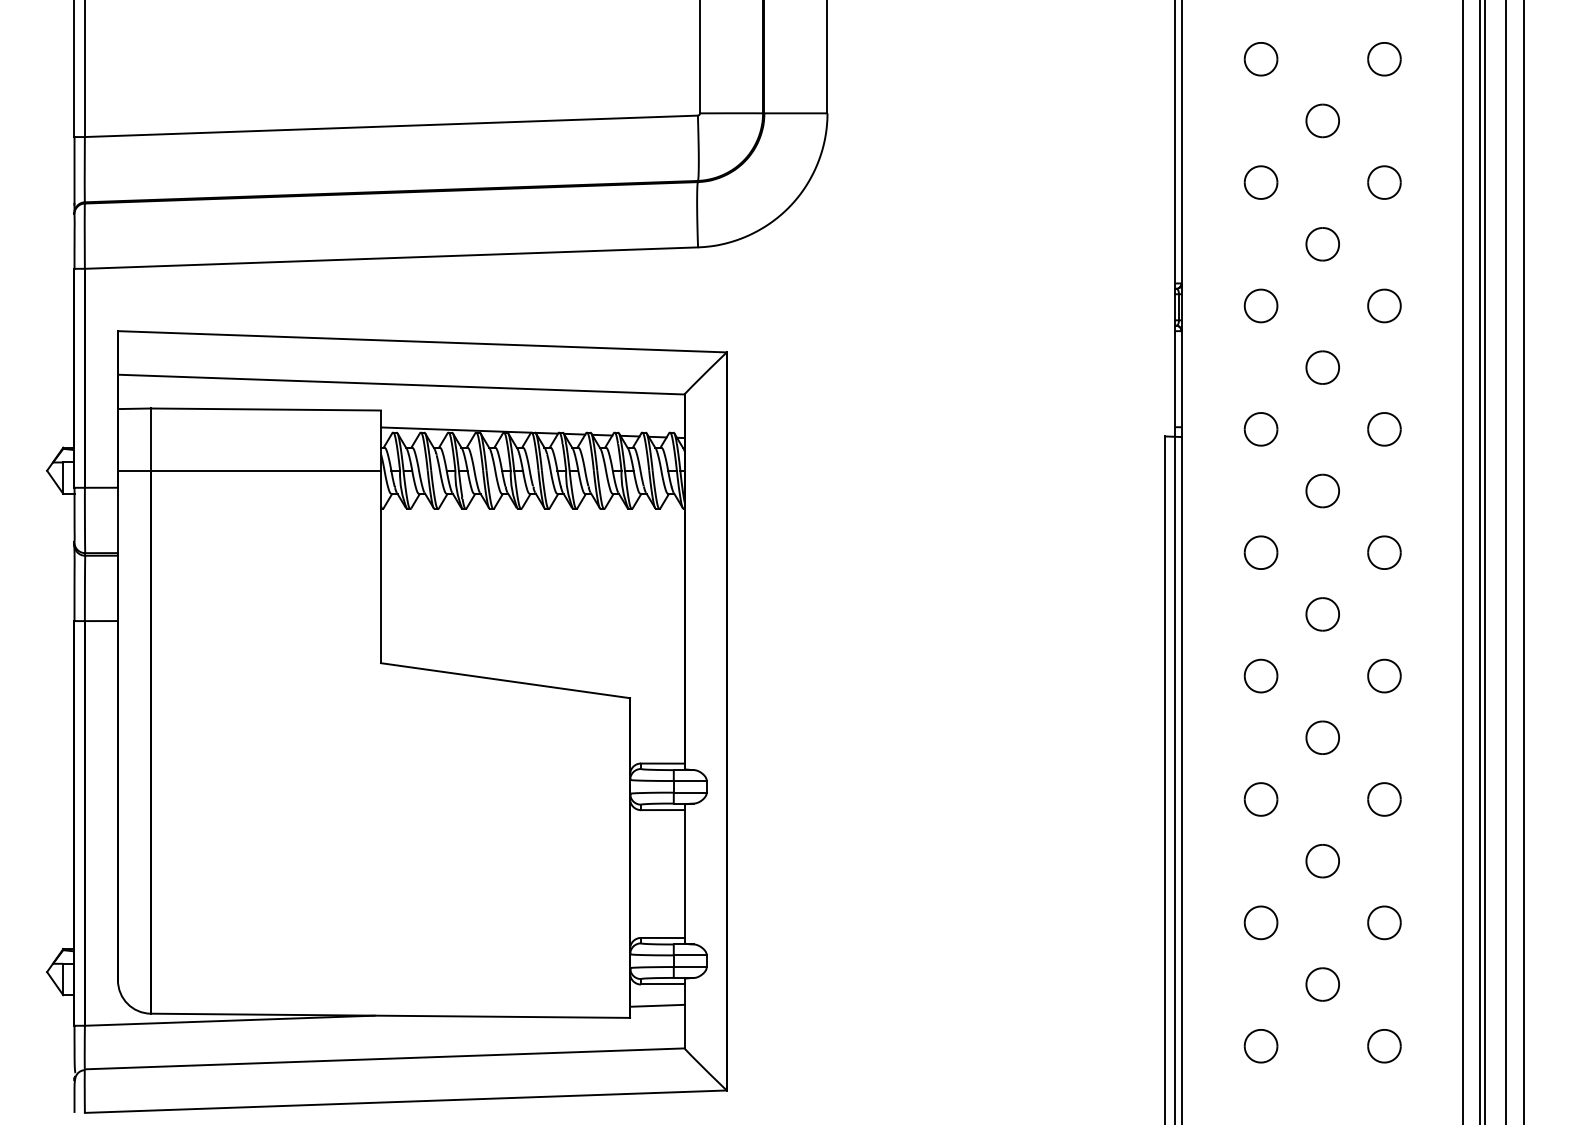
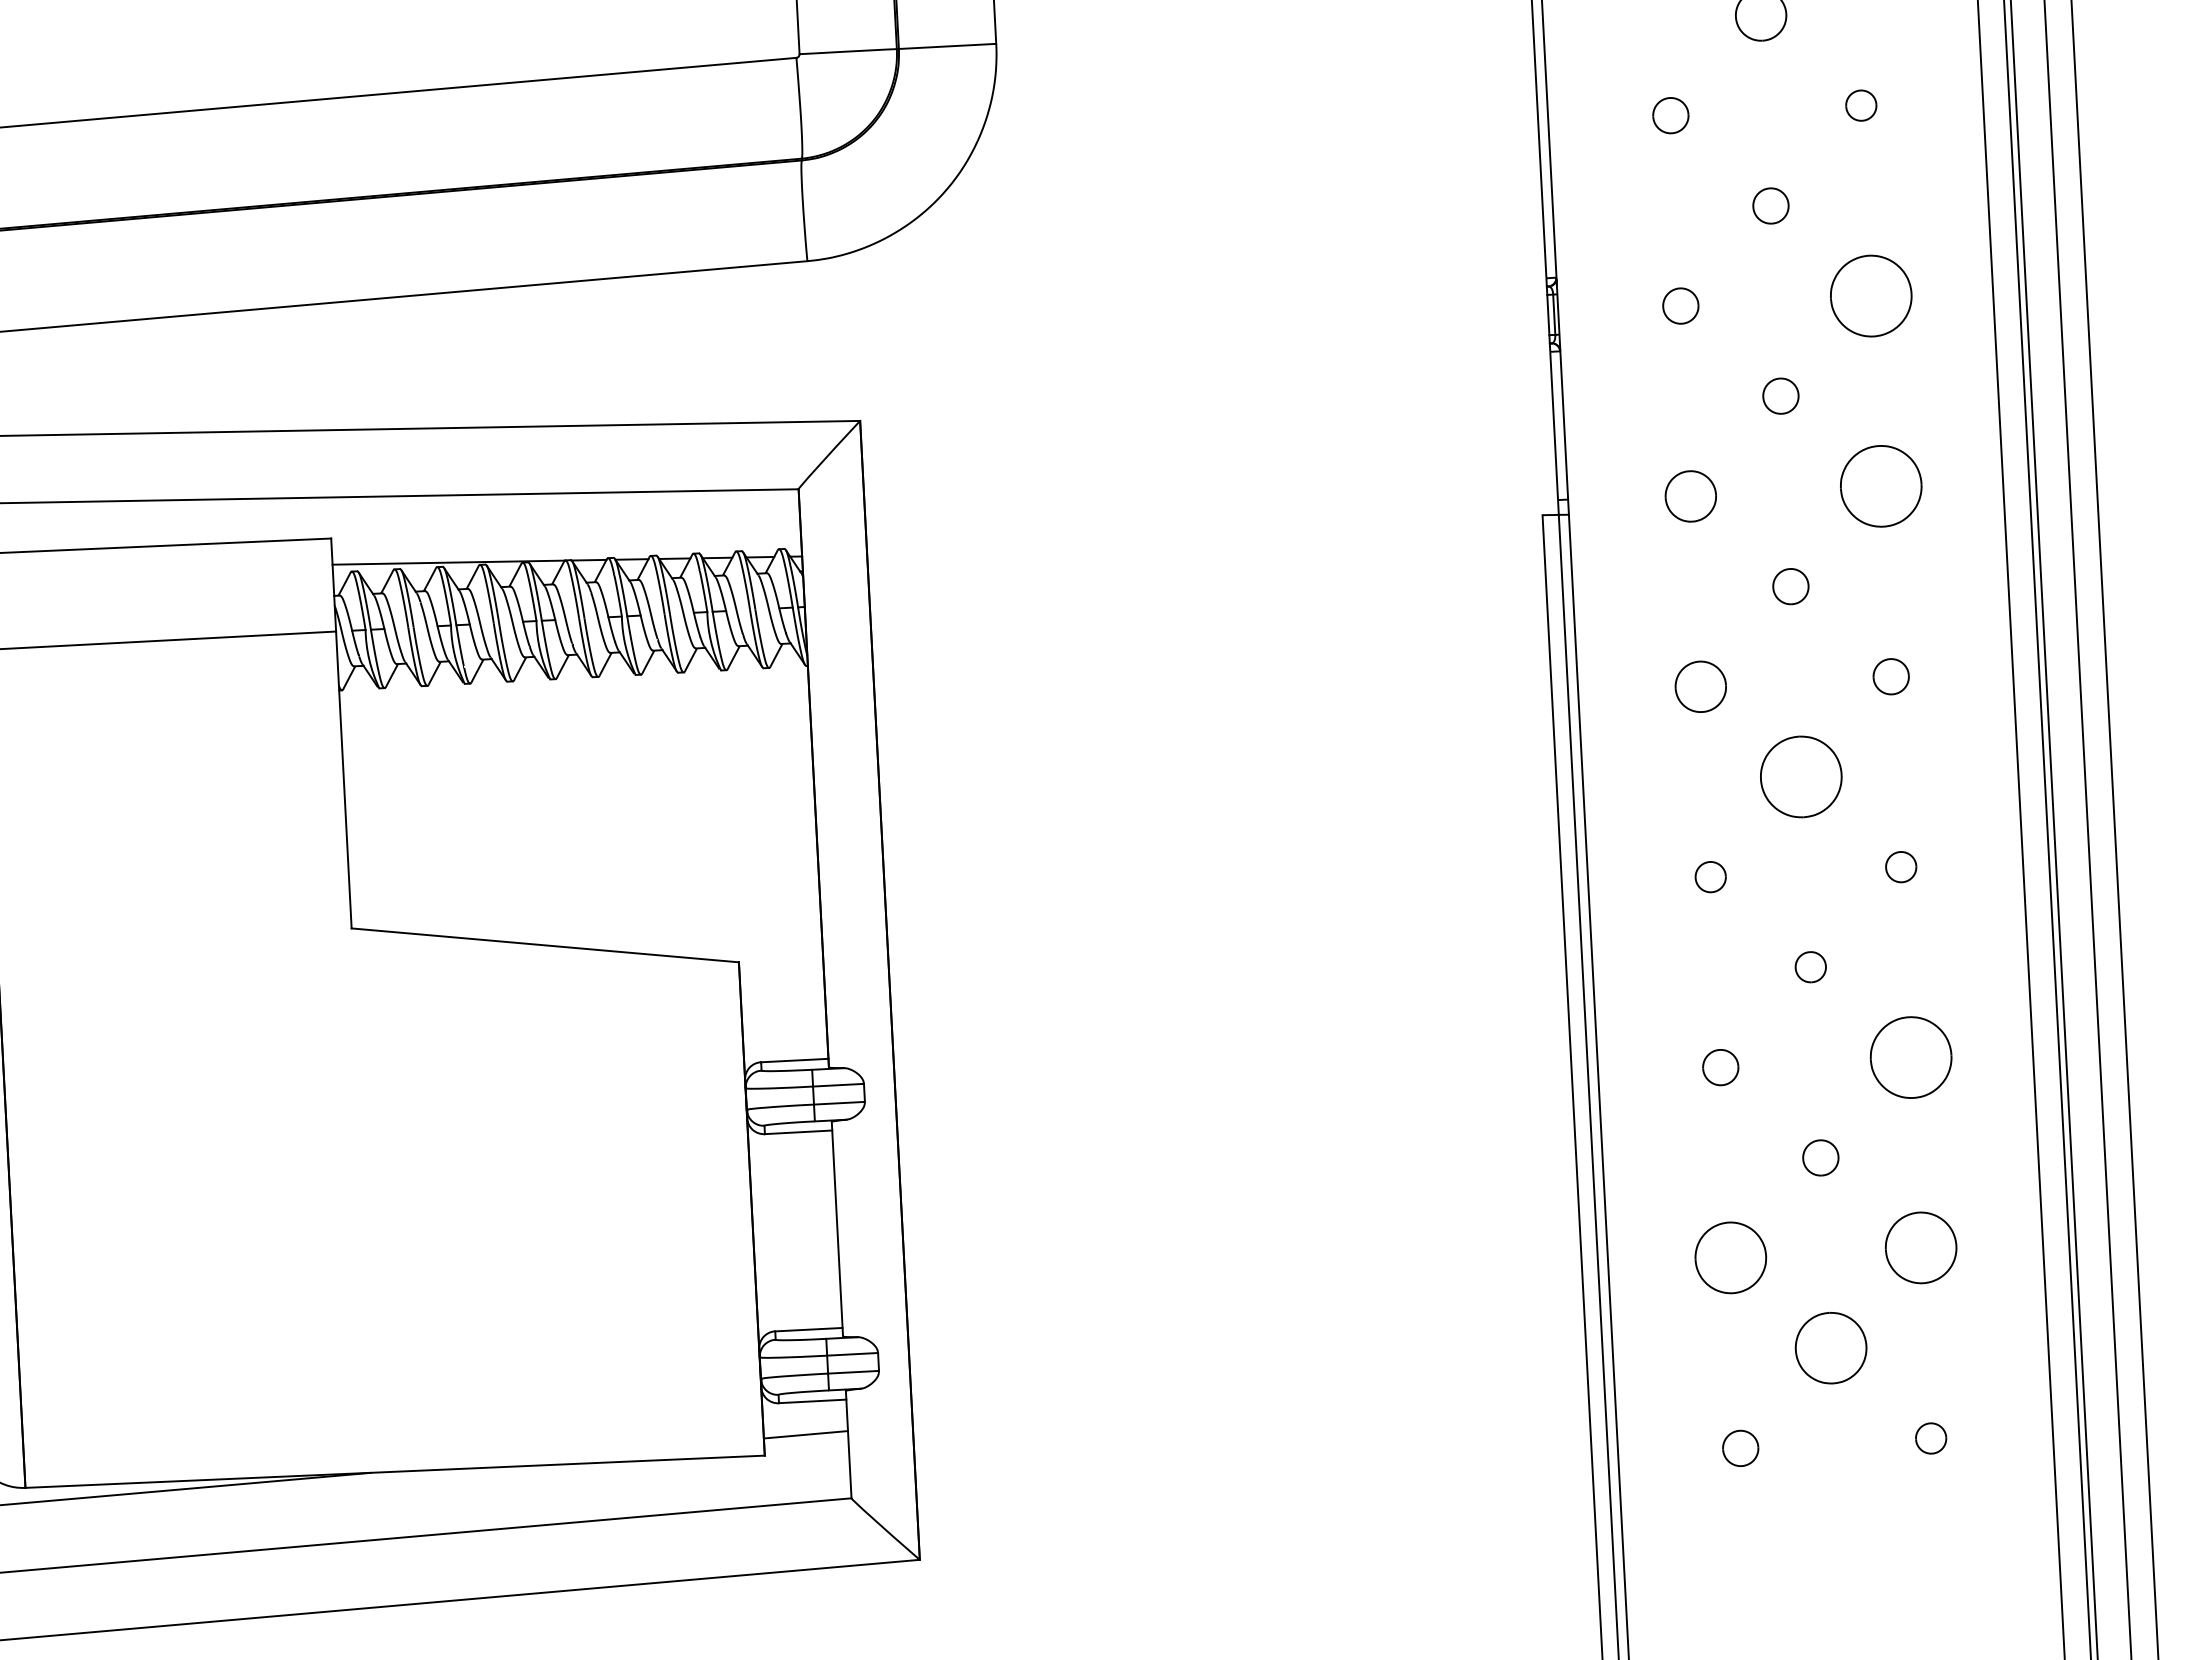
part: (1260, 182) -> (1669, 115), size x0.7
part: (1384, 182) -> (1861, 105), size x0.6
part: (1322, 244) -> (1770, 206), size x0.7
part: (1260, 305) -> (1679, 305), size x0.7
part: (1384, 305) -> (1871, 295), size x1.6
part: (1322, 367) -> (1780, 396), size x0.7
part: (1384, 429) -> (1881, 486), size x1.6
part: (1322, 490) -> (1790, 585), size x0.7
part: (1384, 552) -> (1891, 676), size x0.7
part: (1322, 614) -> (1800, 777), size x1.6
part: (1260, 675) -> (1709, 876), size x0.6
part: (1384, 675) -> (1901, 866), size x0.6
part: (1322, 737) -> (1810, 966), size x0.6
part: (1260, 799) -> (1719, 1067), size x0.7
part: (1384, 799) -> (1911, 1057), size x1.6
part: (1322, 861) -> (1820, 1158), size x0.7
part: (1260, 922) -> (1729, 1257), size x1.4
part: (1384, 922) -> (1921, 1247), size x1.4
part: (1322, 984) -> (1830, 1348), size x1.4
part: (1260, 1046) -> (1739, 1448), size x0.7
part: (1384, 1046) -> (1931, 1438), size x0.6

